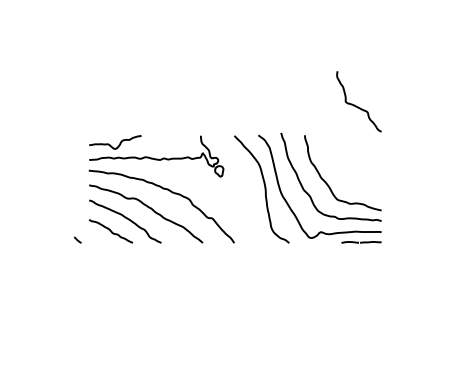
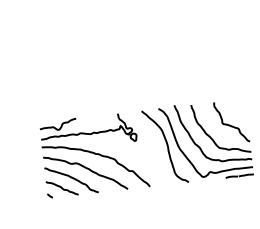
curve: (356, 105) -> (230, 125), moved
curve: (77, 239) -> (49, 195), moved

